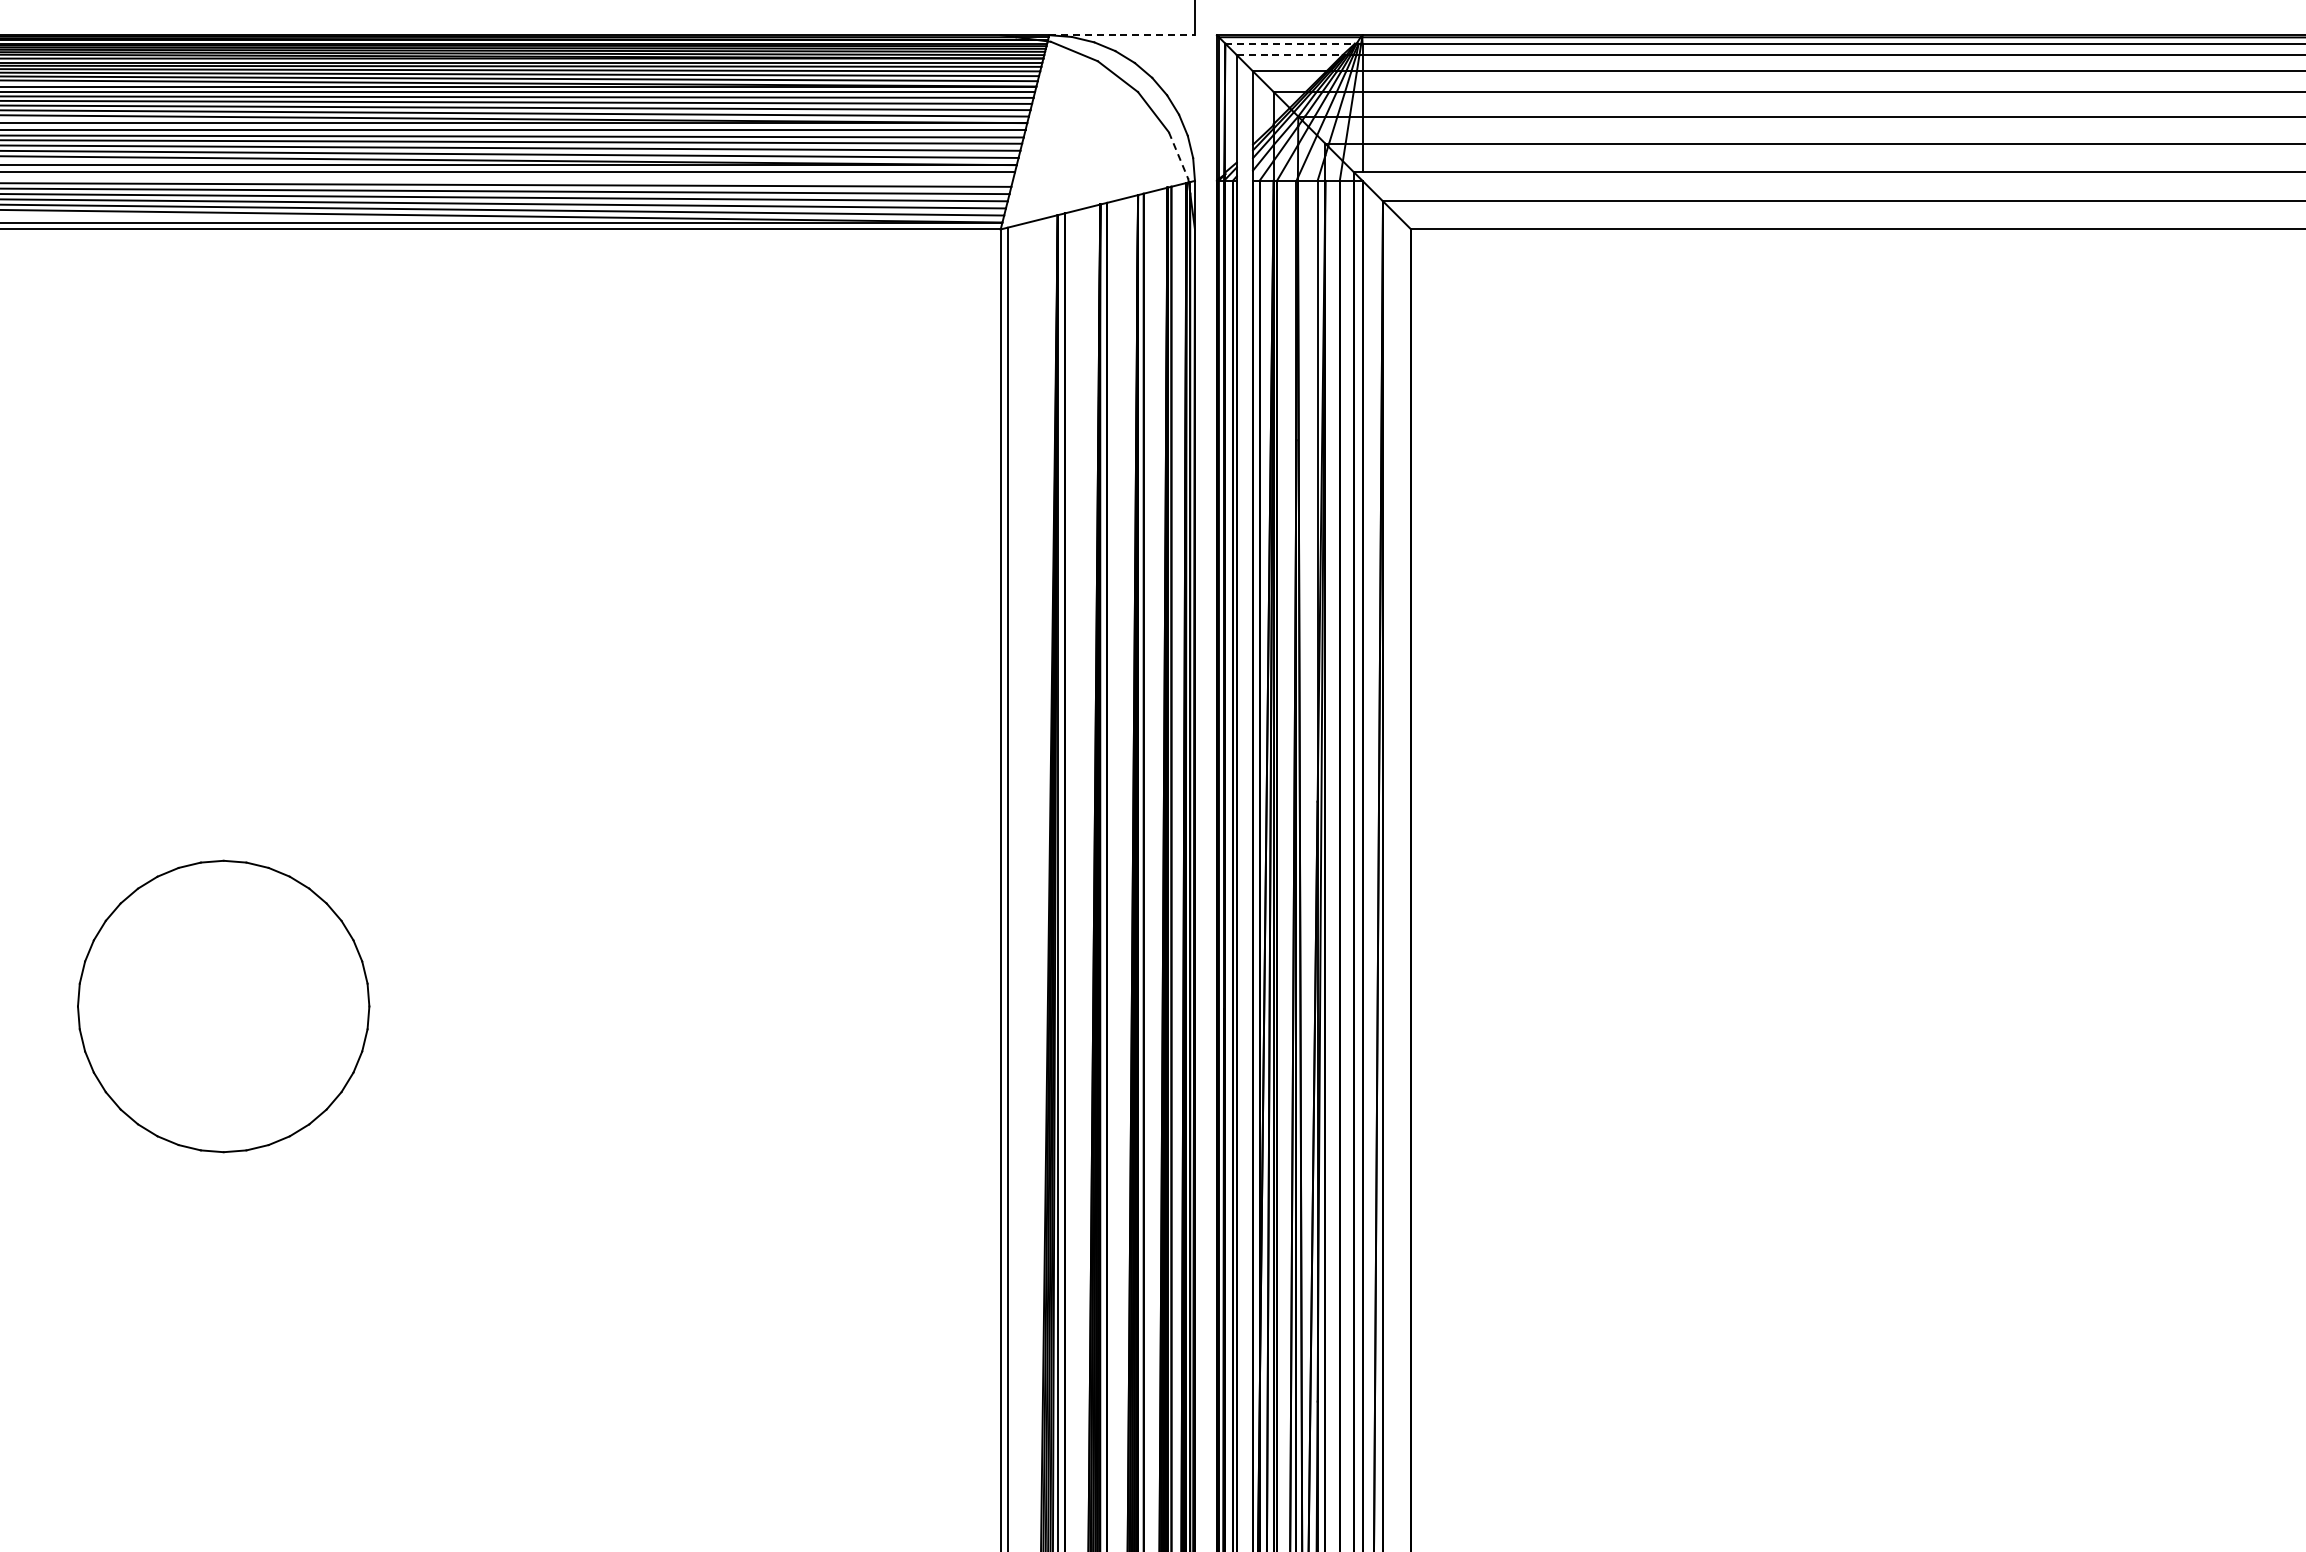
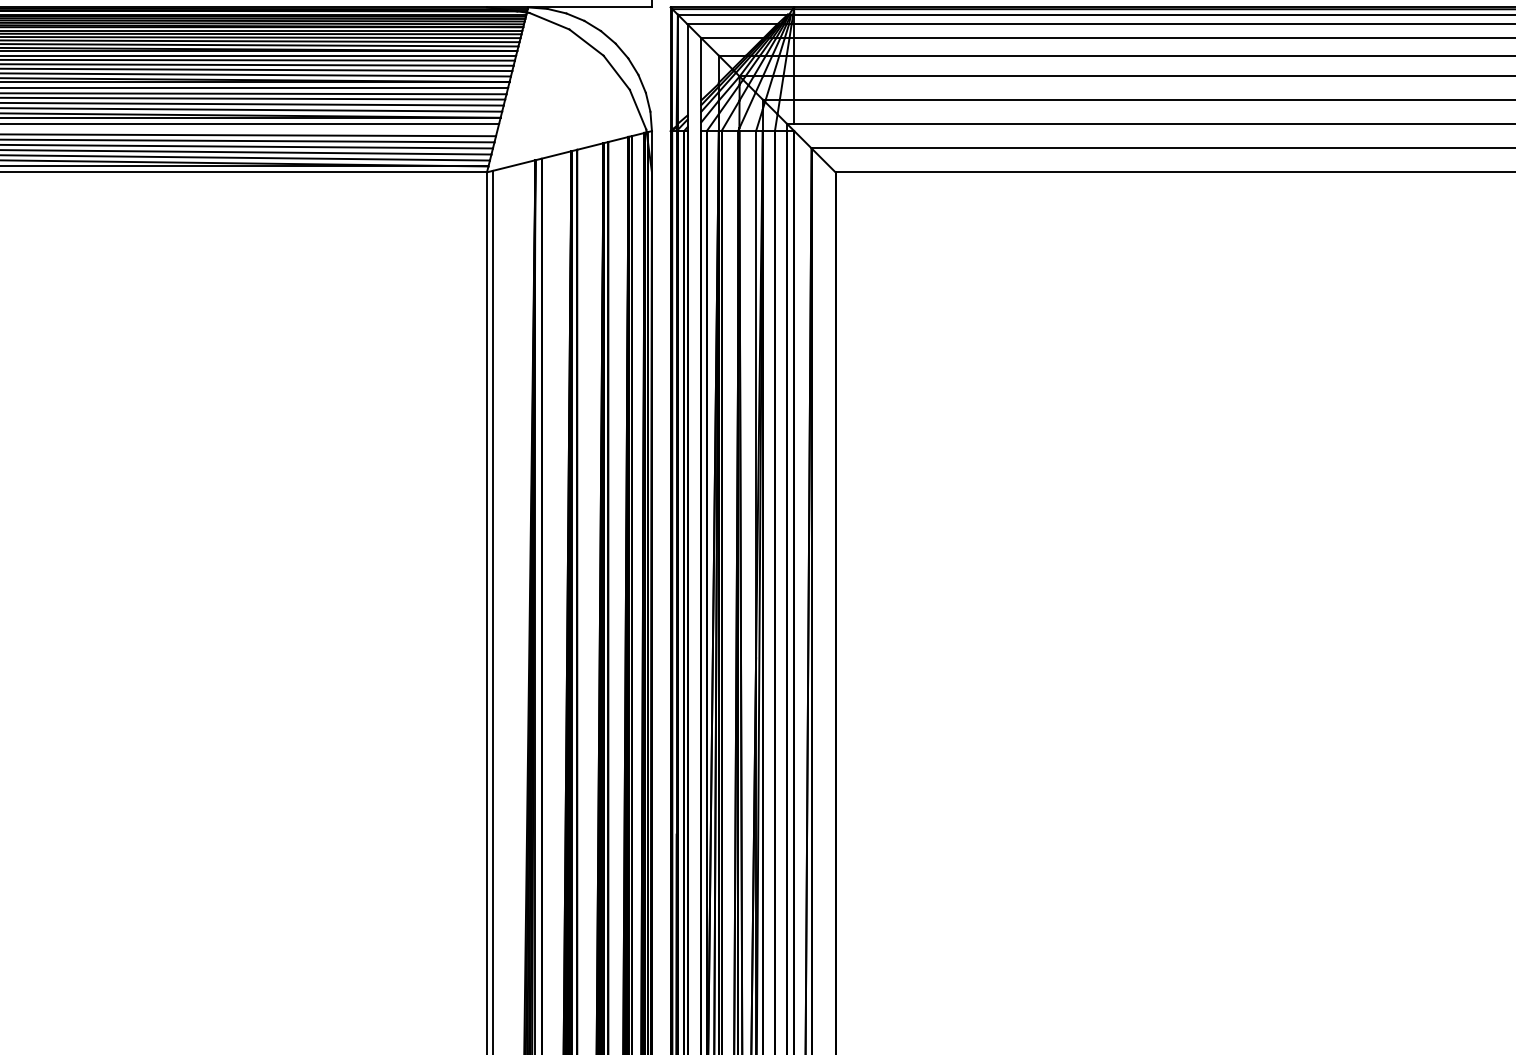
line: (1122, 35) -> (590, 7), dashed -> solid
line: (1290, 43) -> (733, 14), dashed -> solid
line: (1289, 55) -> (732, 24), dashed -> solid
line: (1178, 156) -> (637, 110), dashed -> solid

